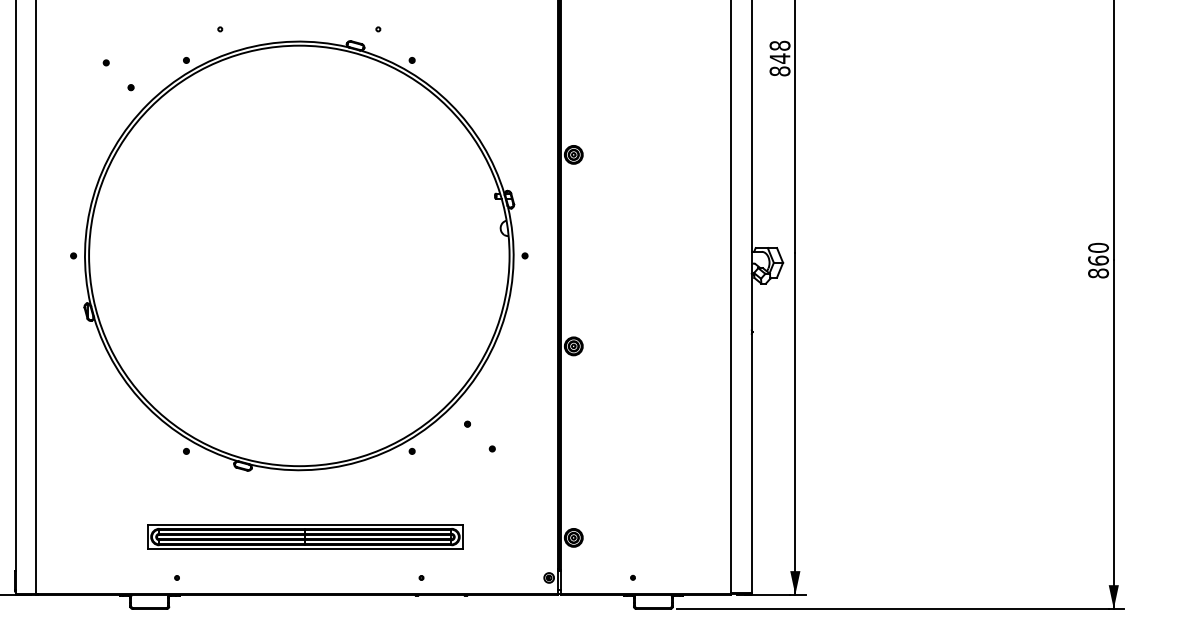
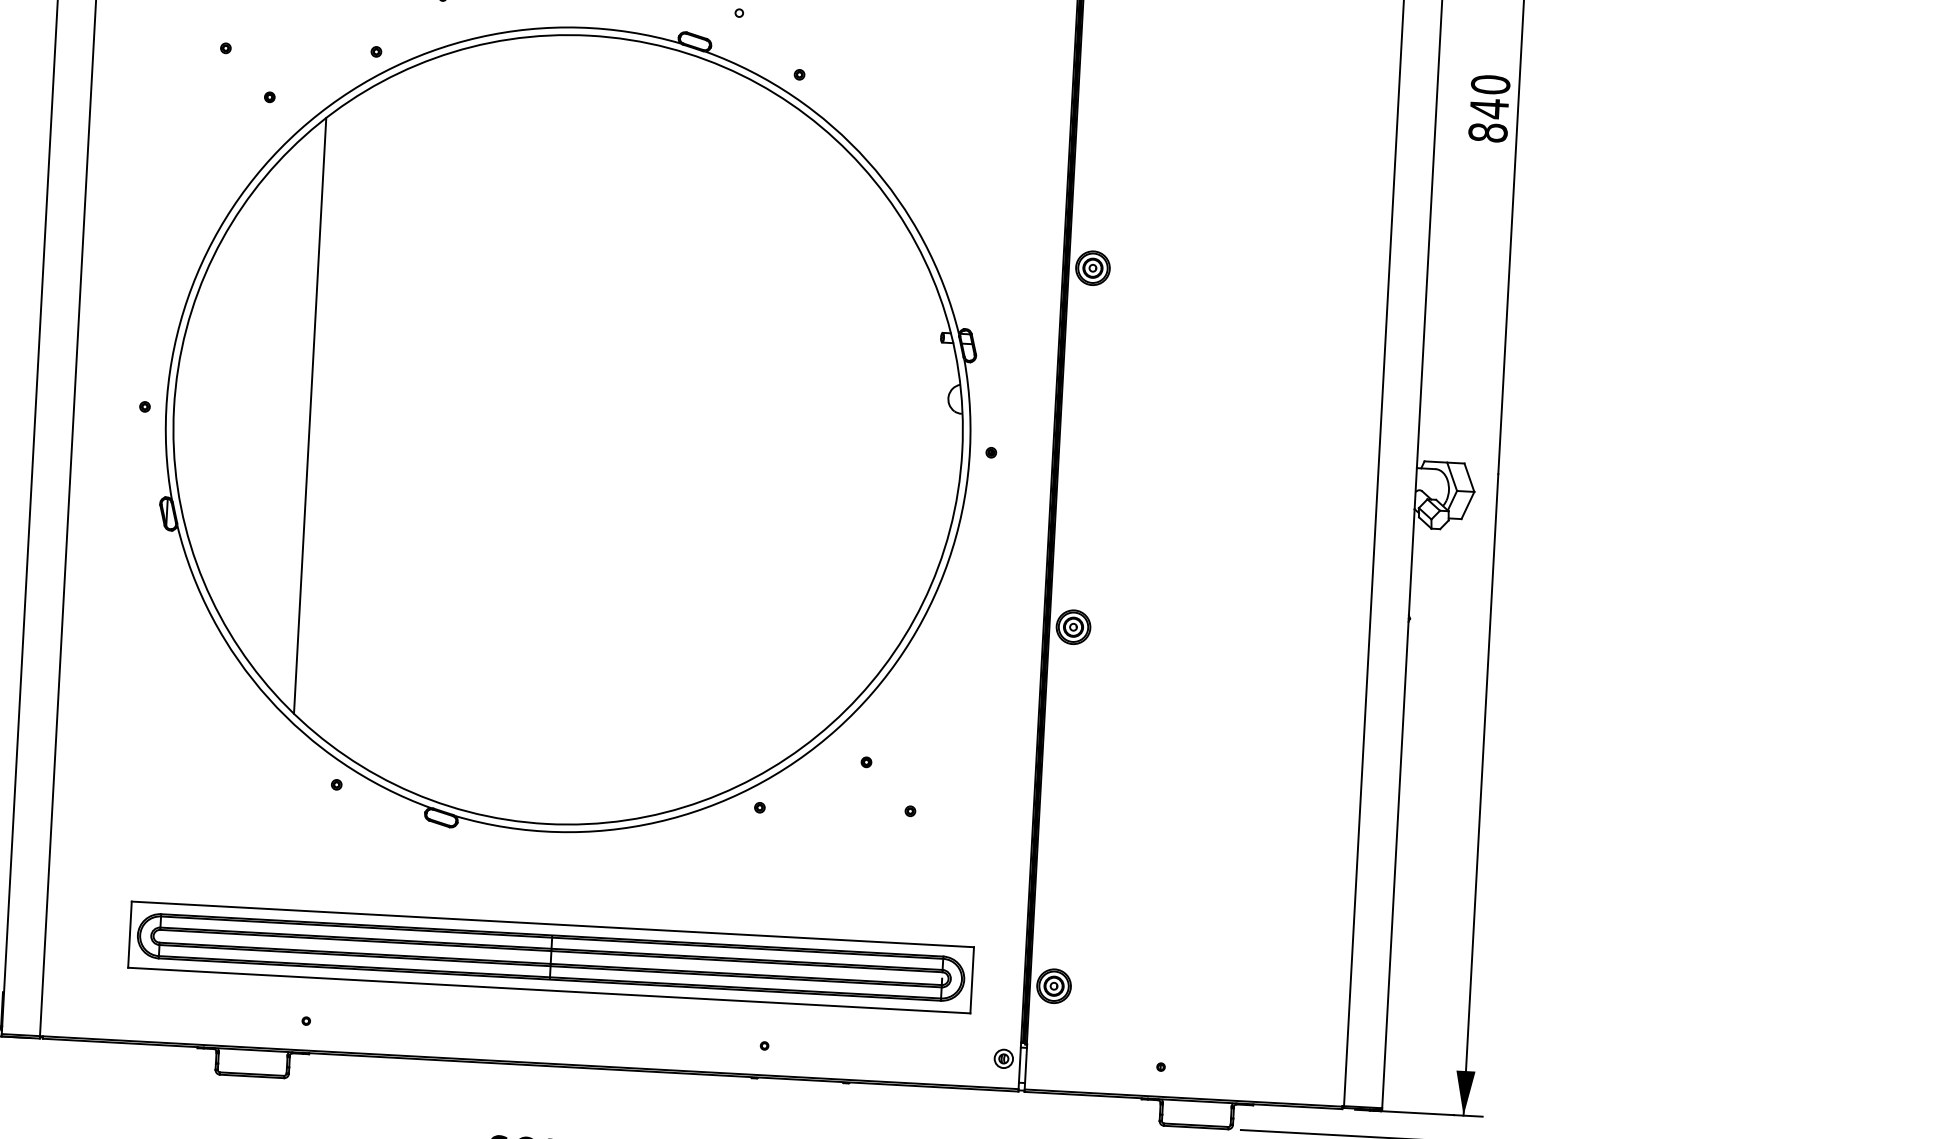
text: (780, 45) -> (1491, 84), 848 -> 840
line: (161, 255) -> (309, 415), added
part: (305, 536) -> (551, 956), size x1.43

